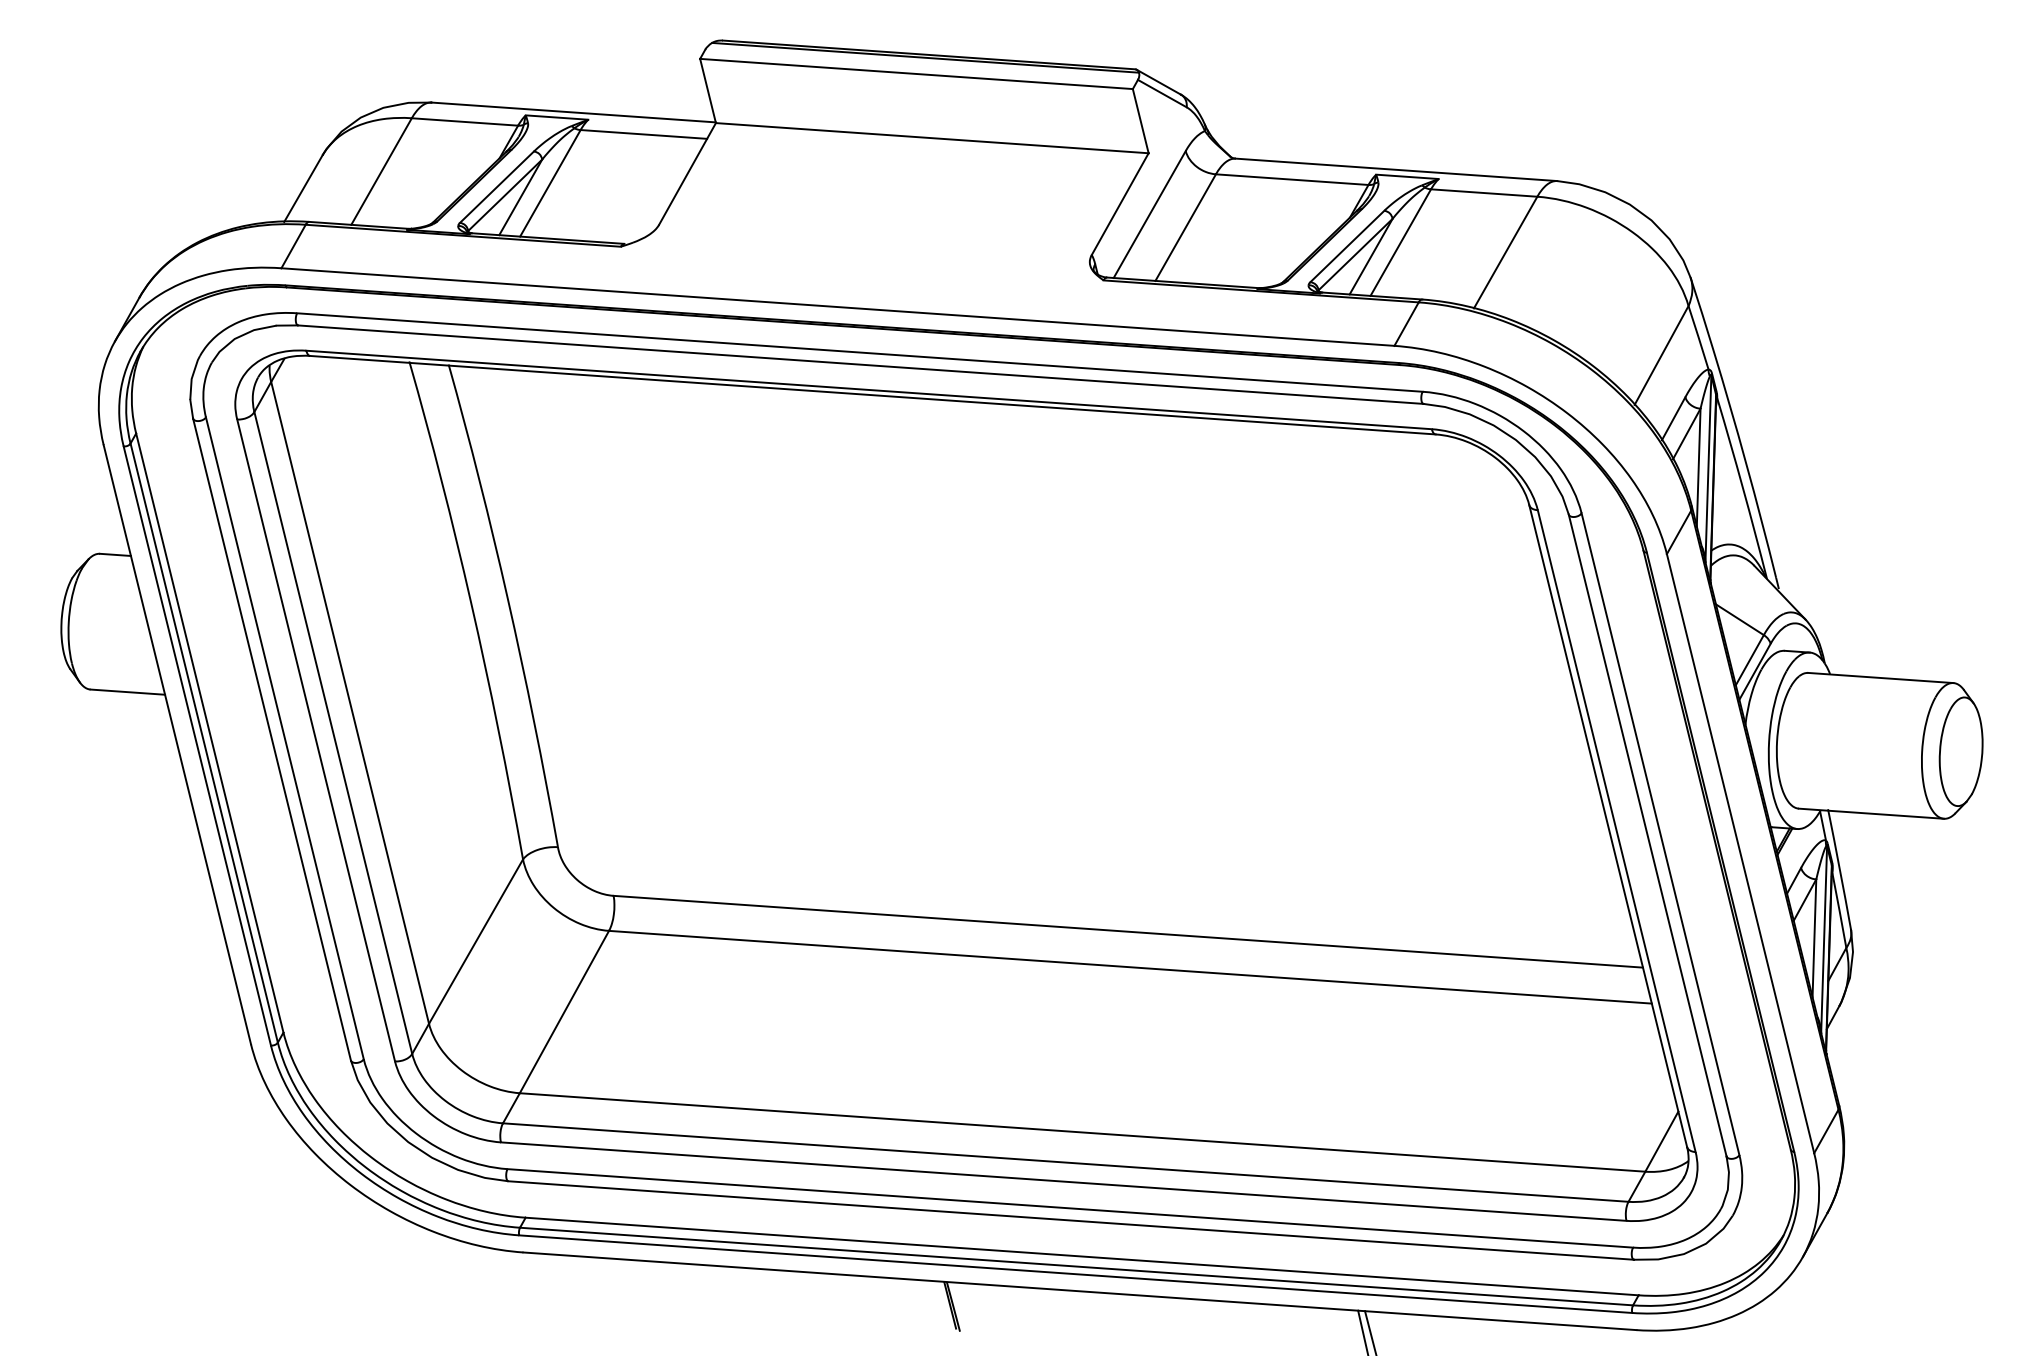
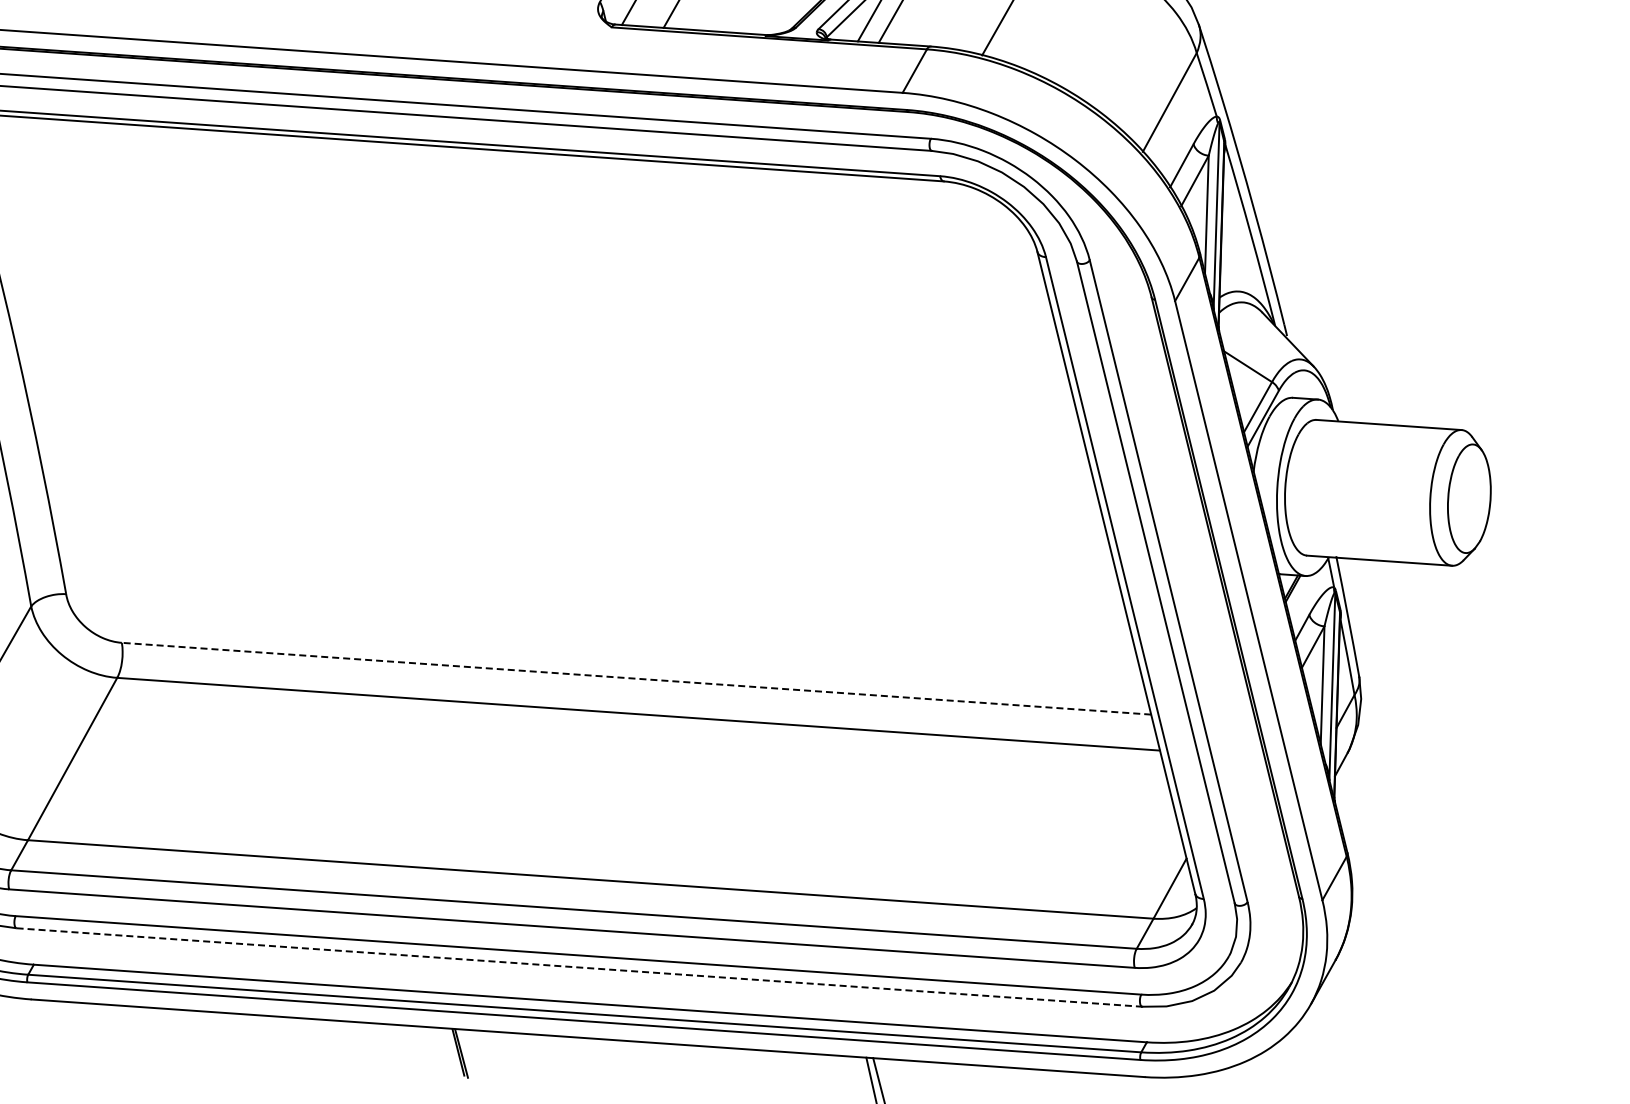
line: (1128, 931) -> (636, 678), solid -> dashed
line: (1071, 1220) -> (579, 967), solid -> dashed

